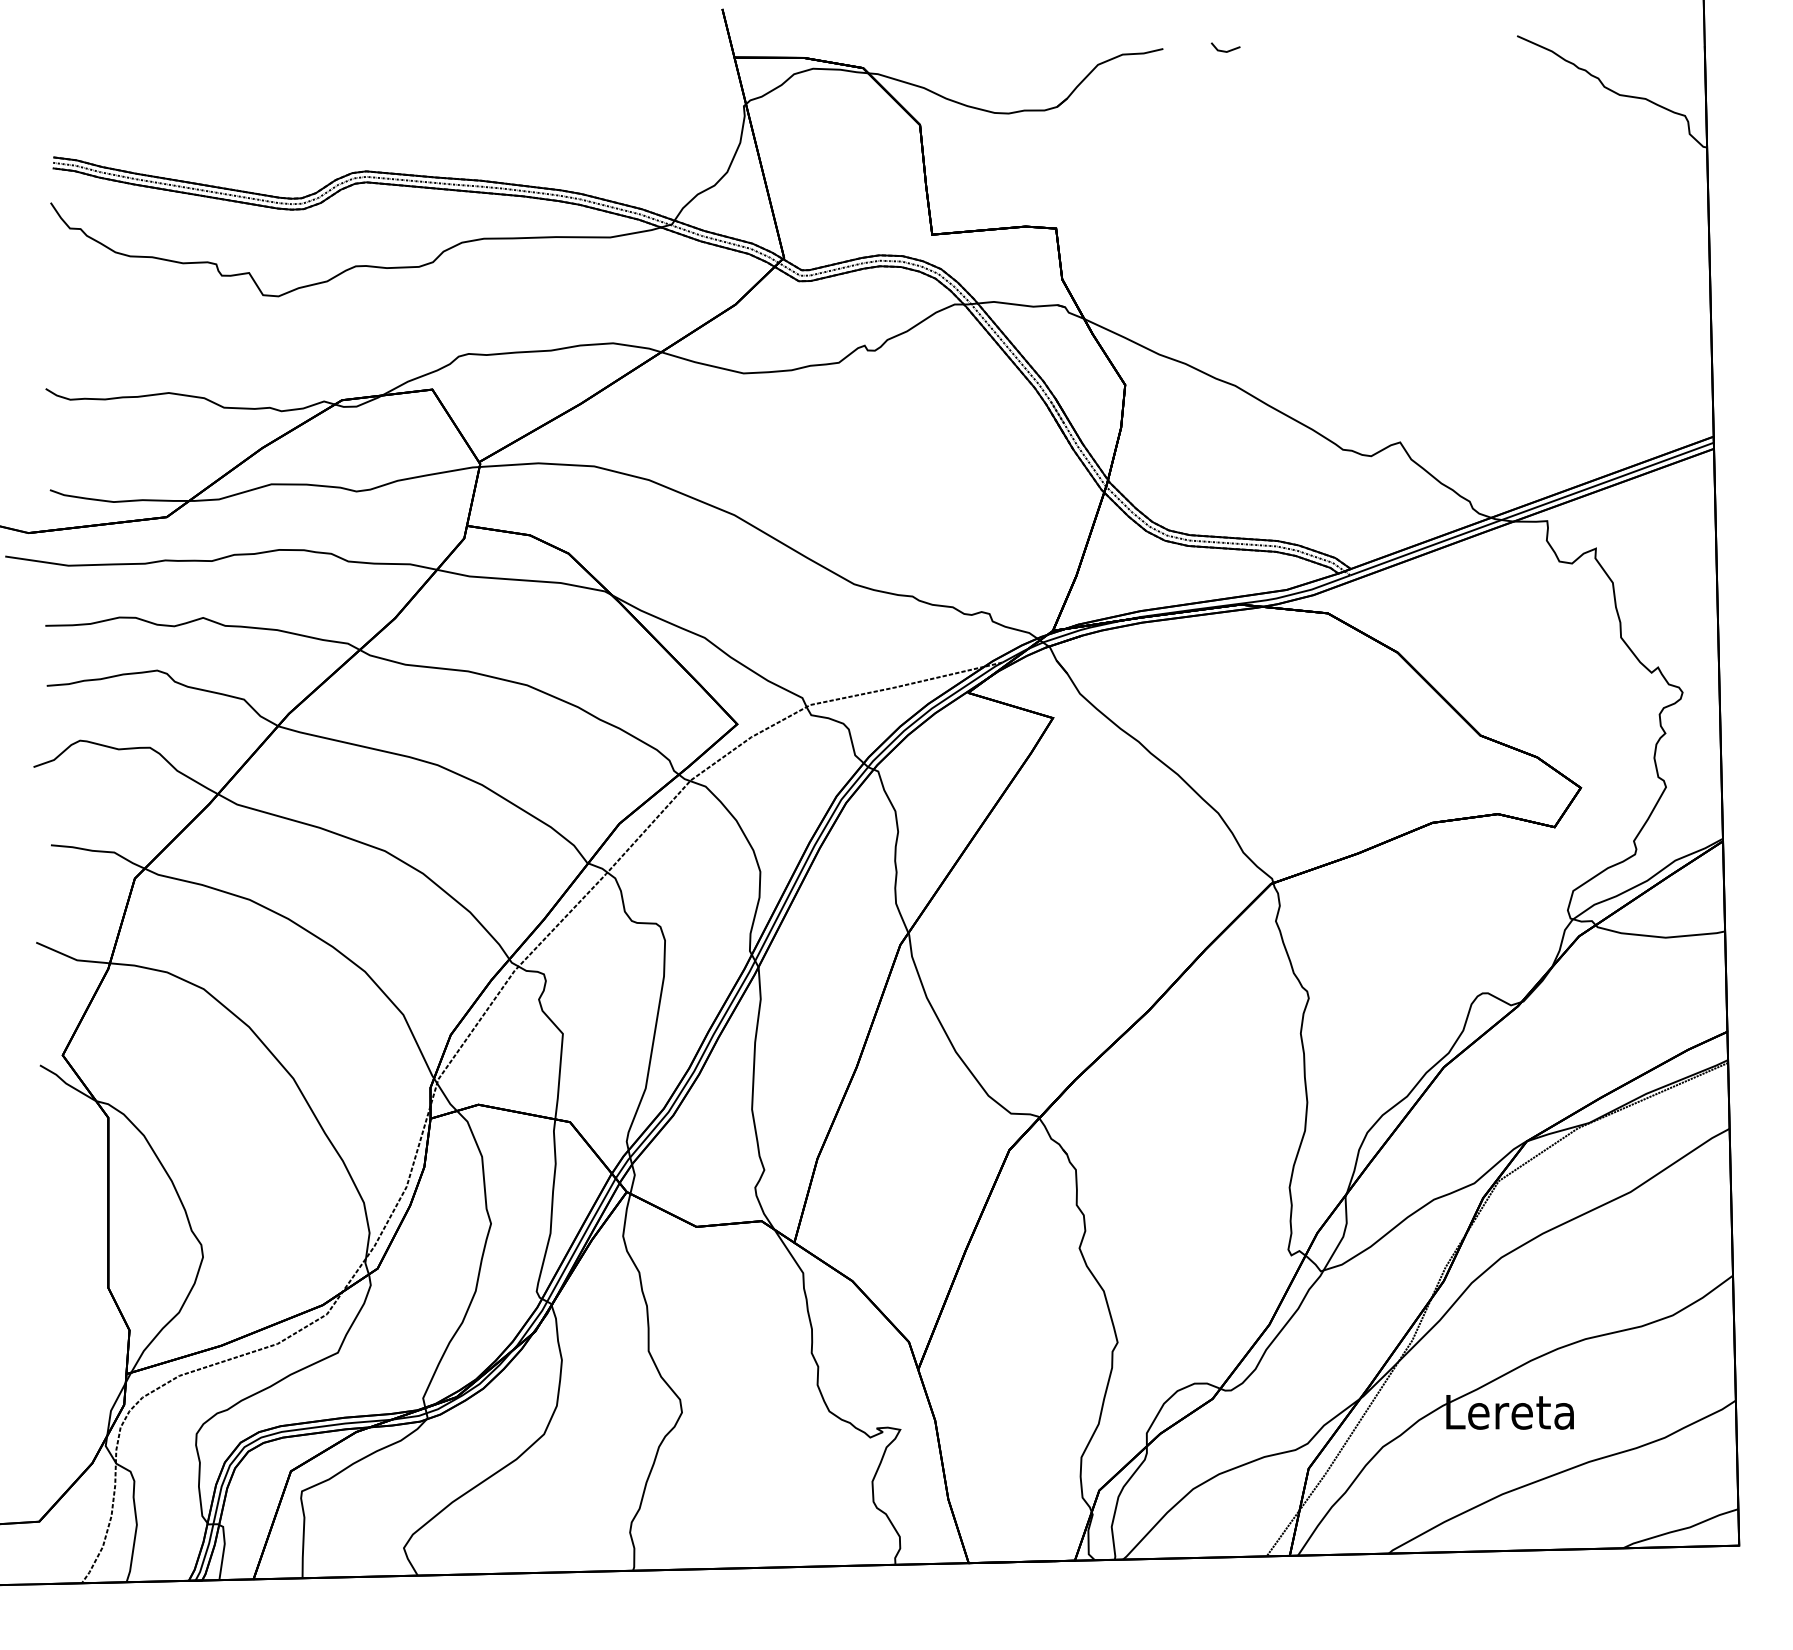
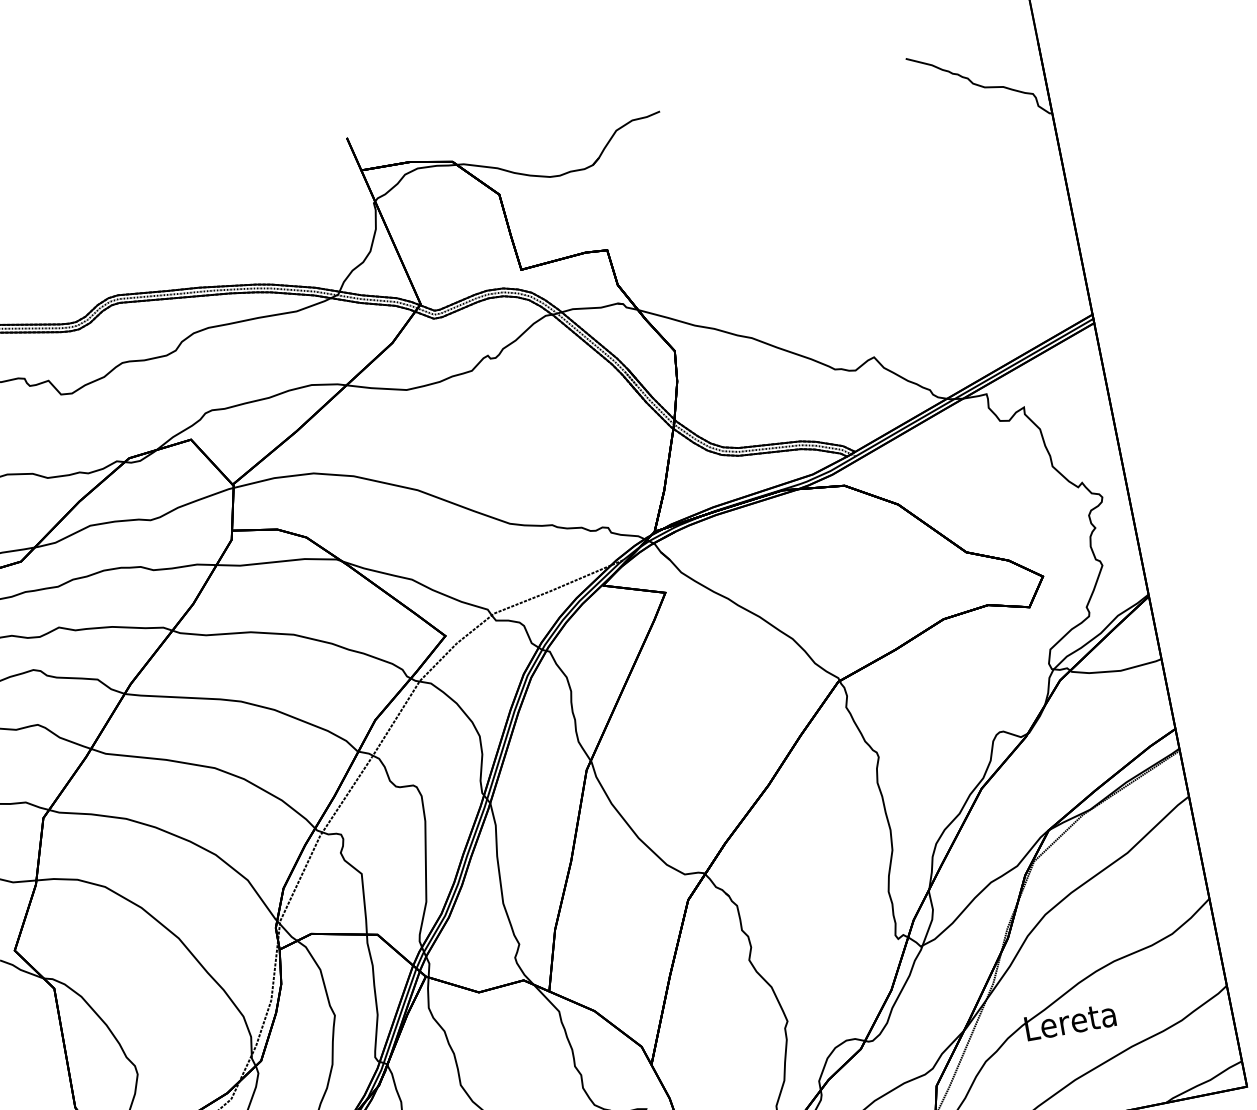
line: (1225, 50) -> (703, 104), removed

